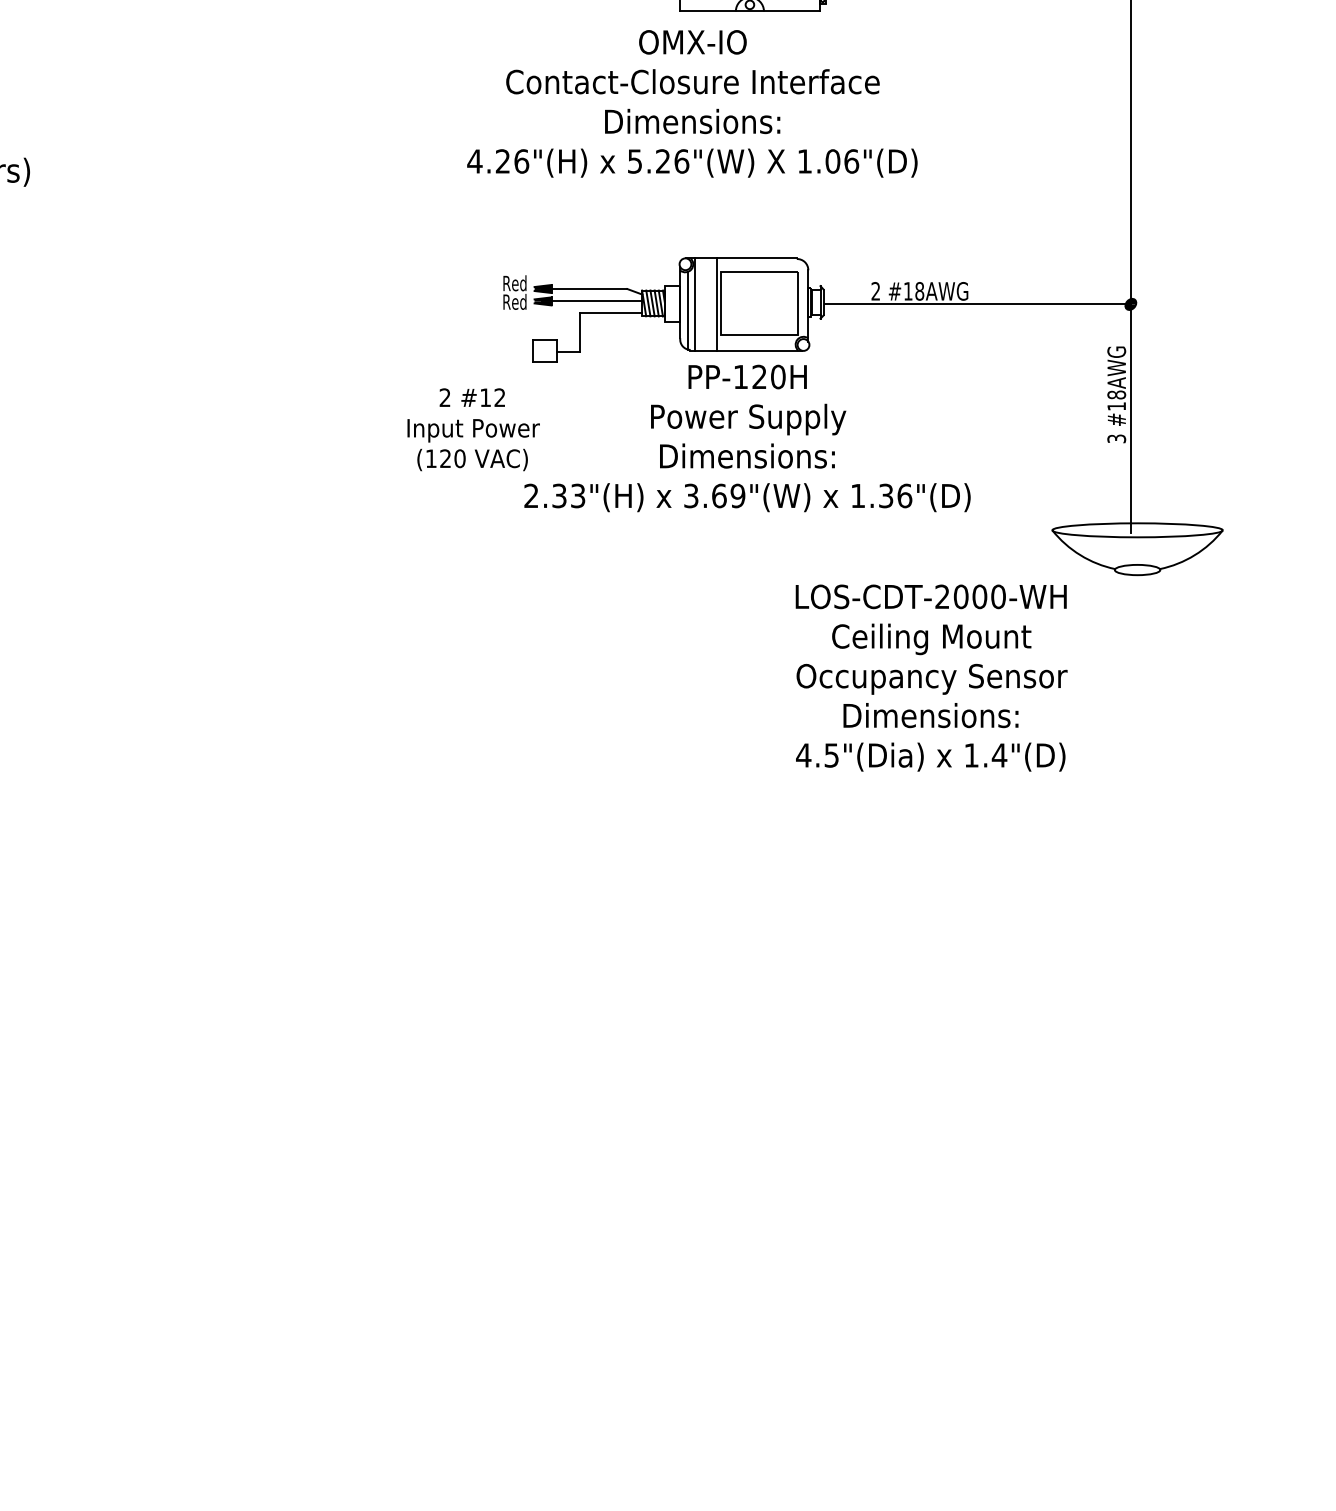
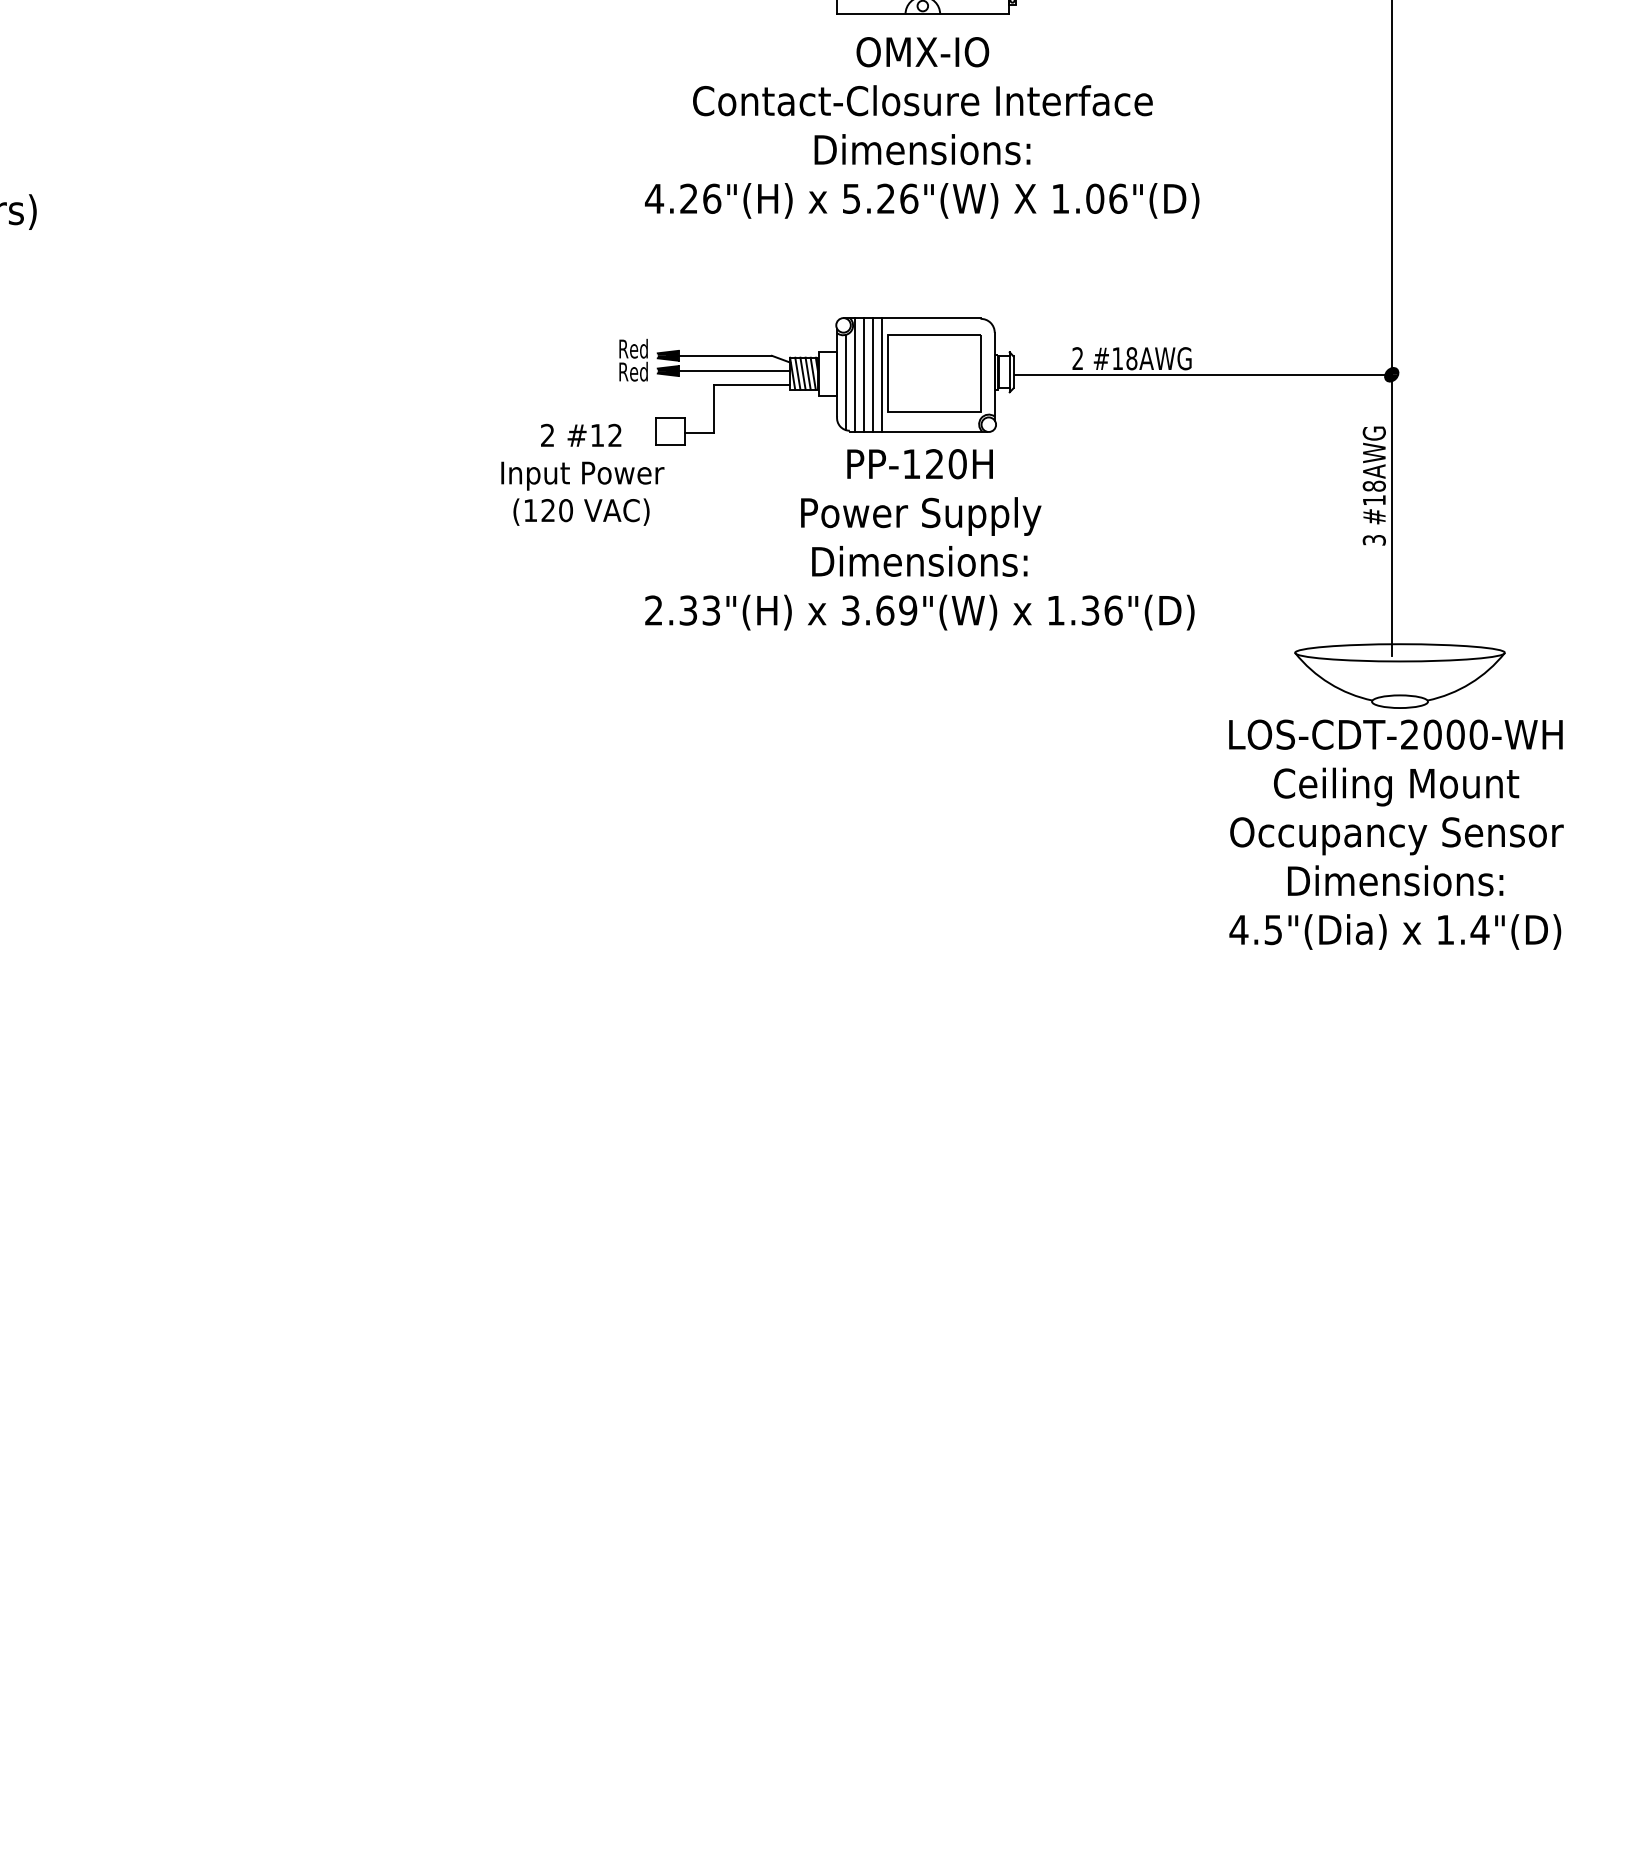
text: (692, 103) -> (922, 127), moved
line: (702, 304) -> (864, 374), added
line: (709, 304) -> (873, 374), added
text: (473, 429) -> (582, 474), moved
text: (931, 677) -> (1396, 833), moved

